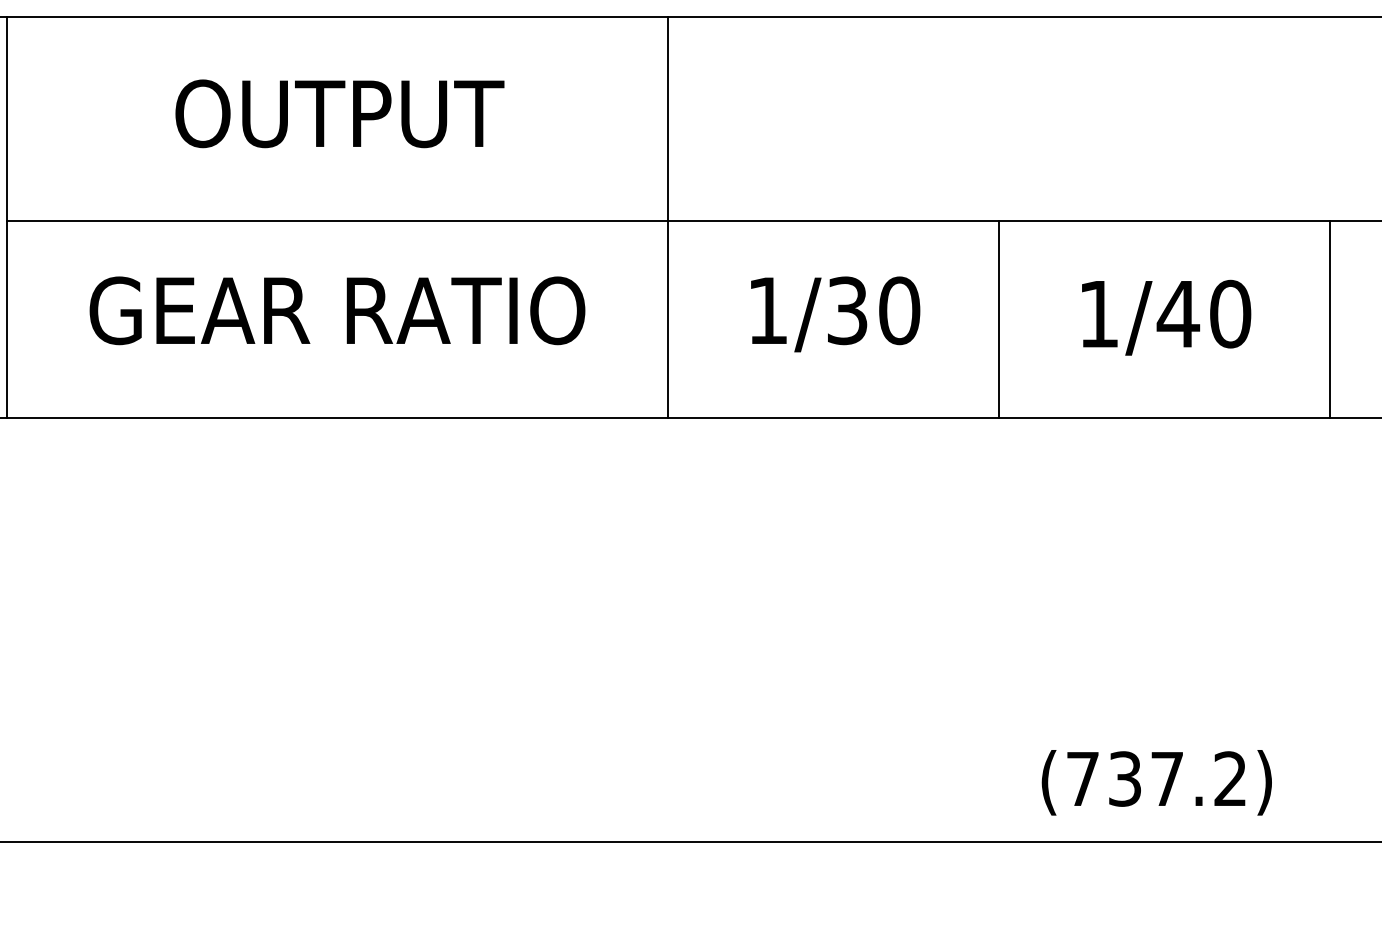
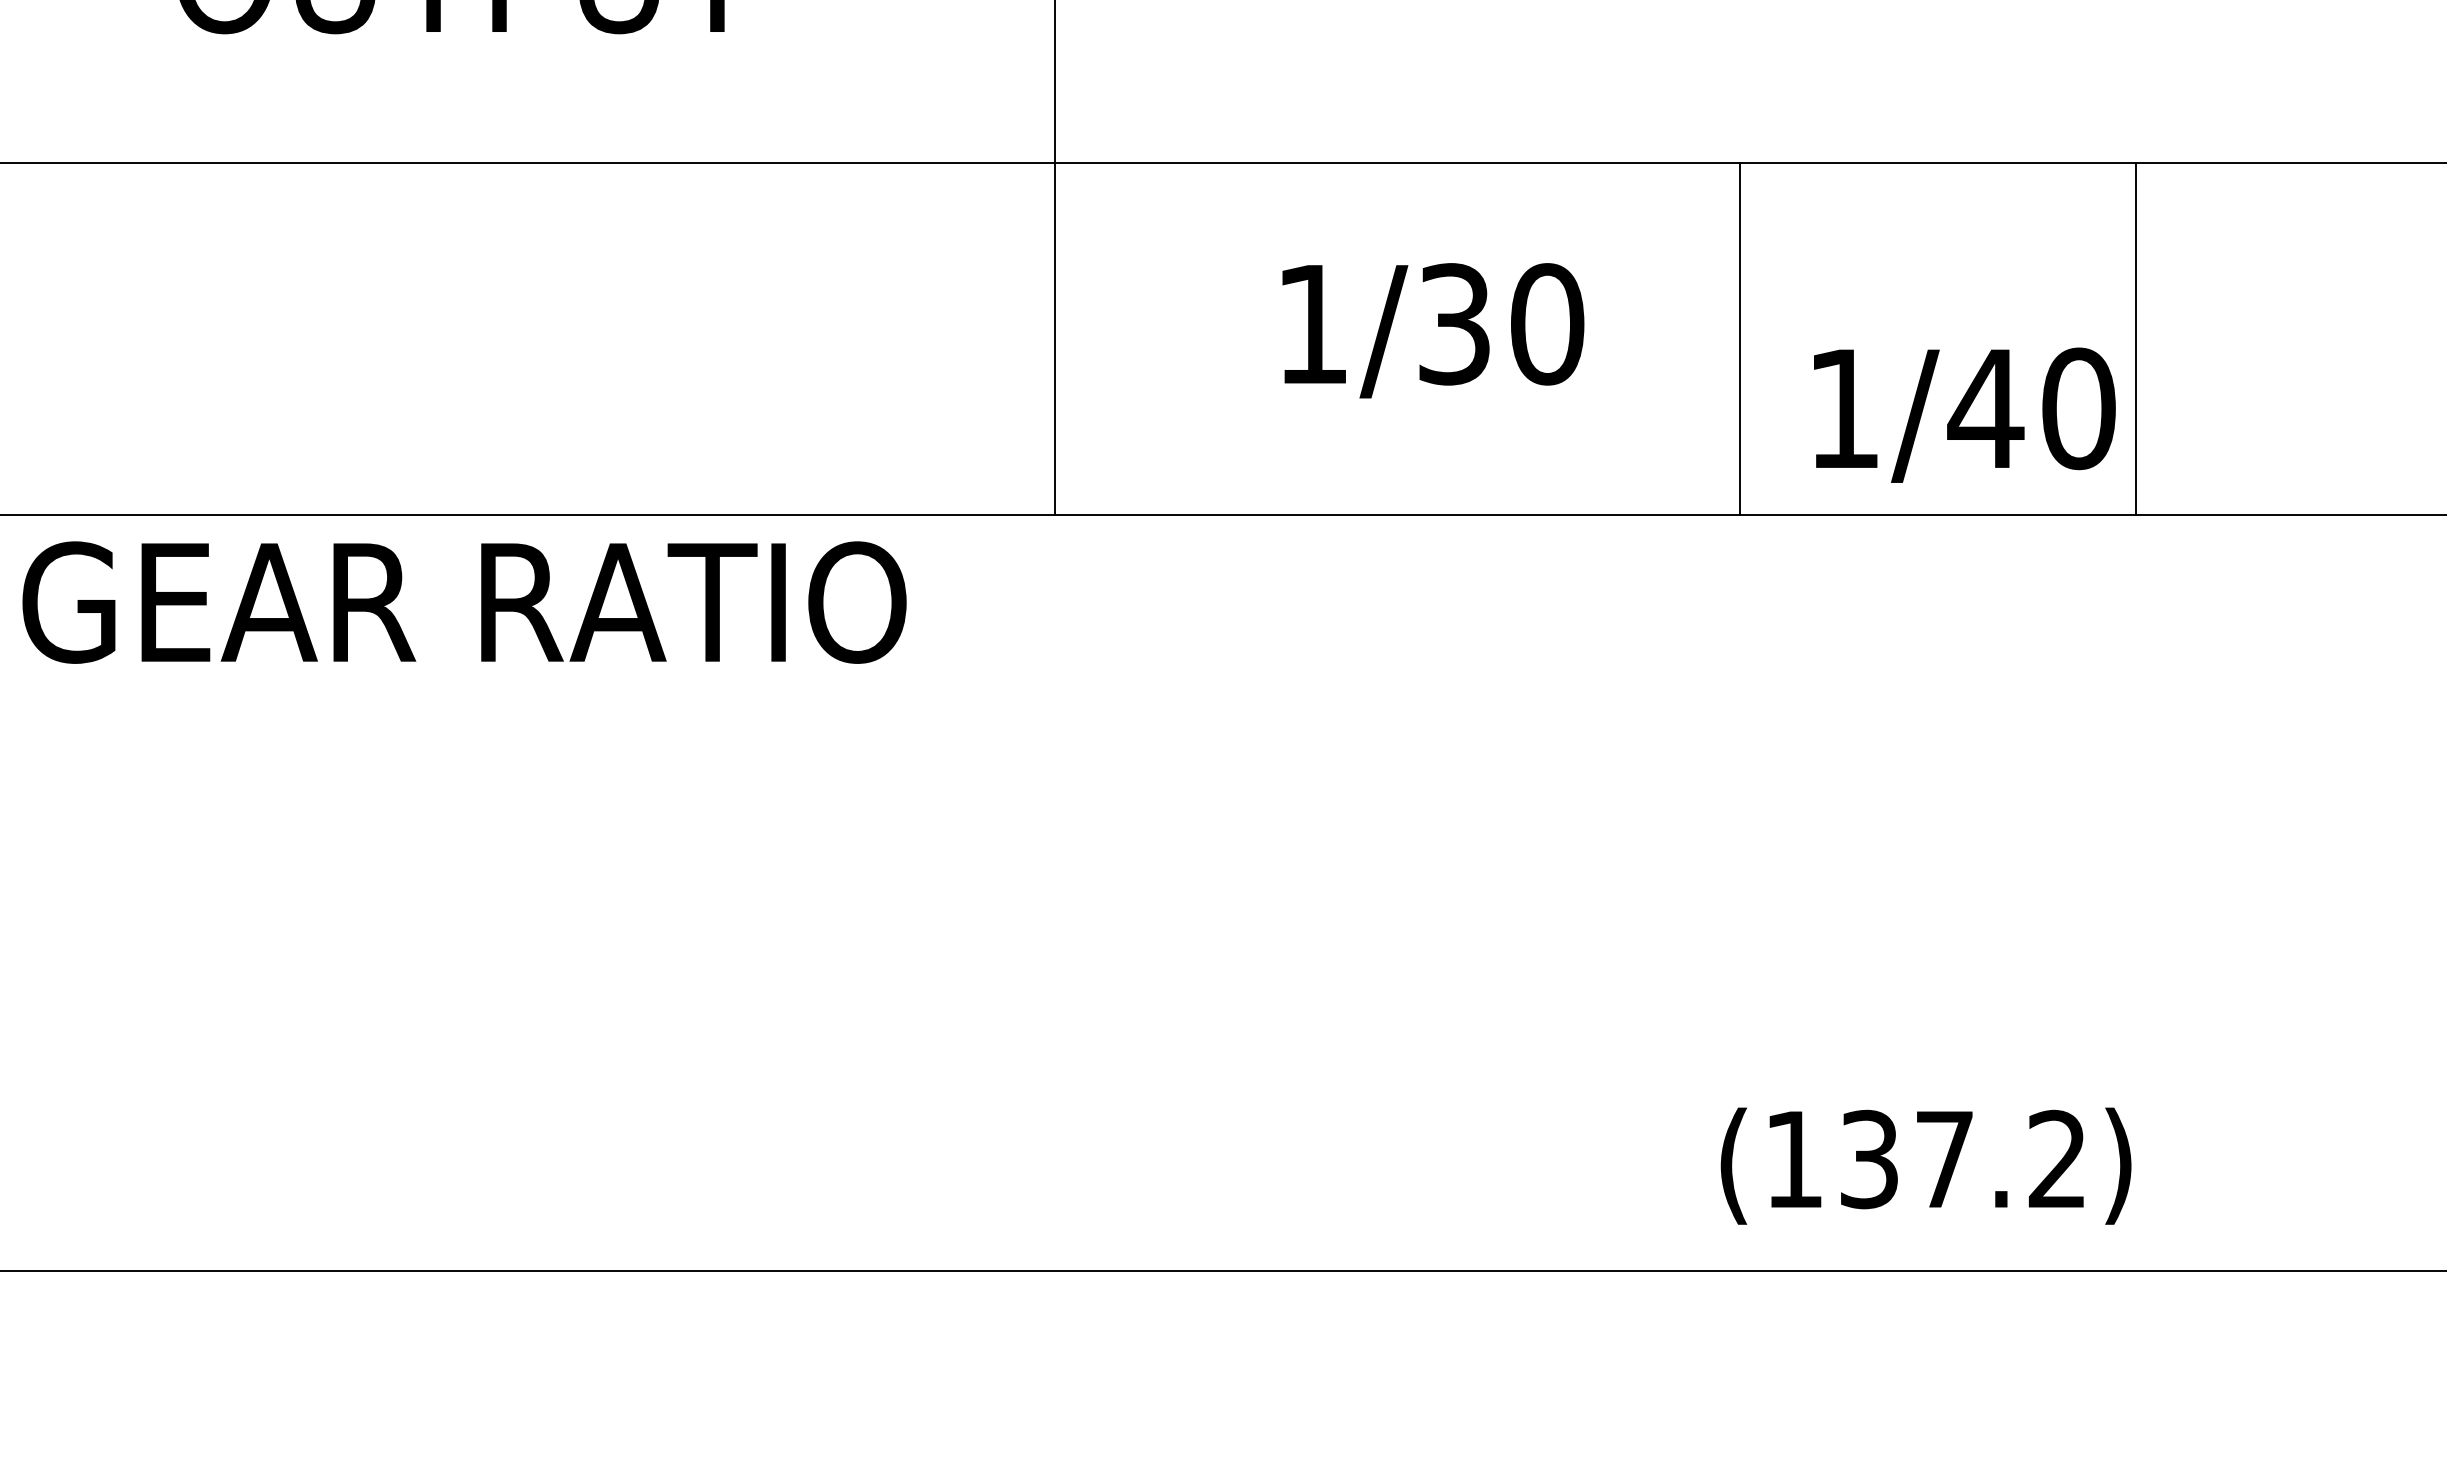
text: (337, 310) -> (464, 602), moved
text: (835, 314) -> (1433, 330), moved
text: (1166, 317) -> (1964, 414), moved
line: (999, 318) -> (1739, 338), moved
line: (1330, 318) -> (2135, 338), moved
text: (1082, 778) -> (1793, 1158), (737.2) -> (137.2)

